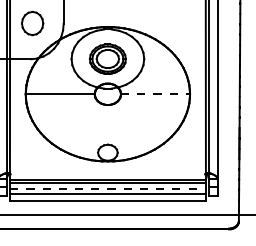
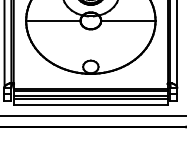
line: (155, 94) -> (128, 21), dashed -> solid
line: (107, 189) -> (90, 95), dashed -> solid

